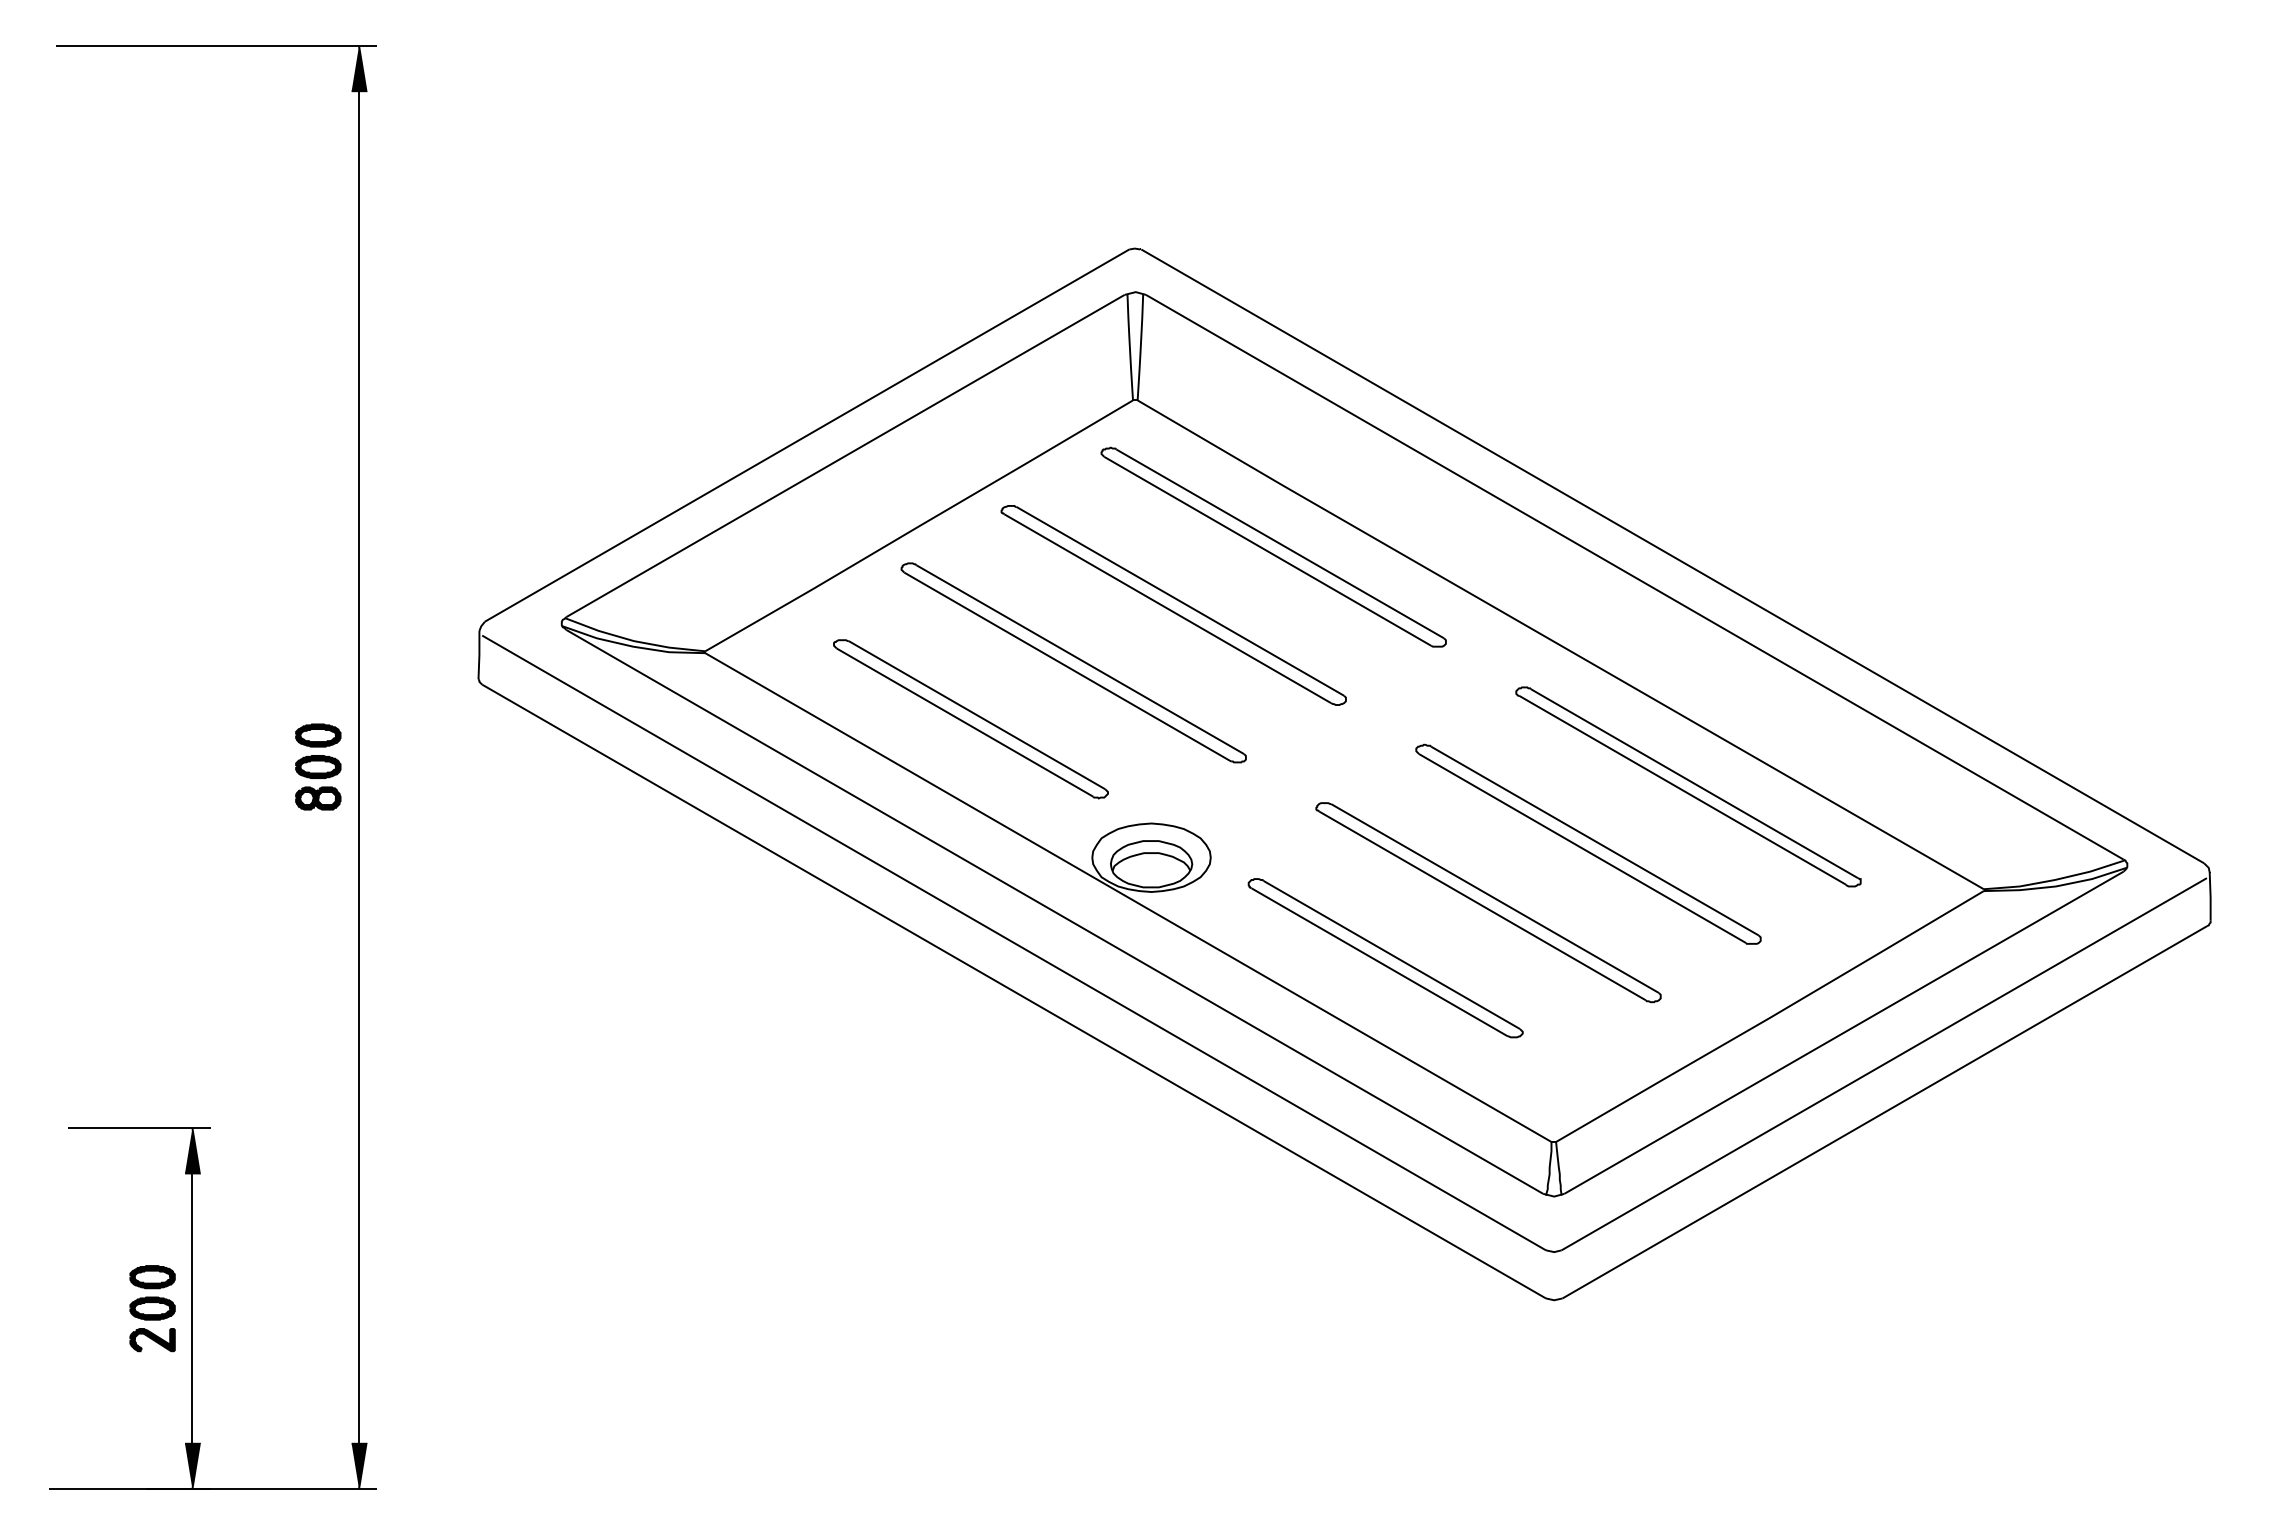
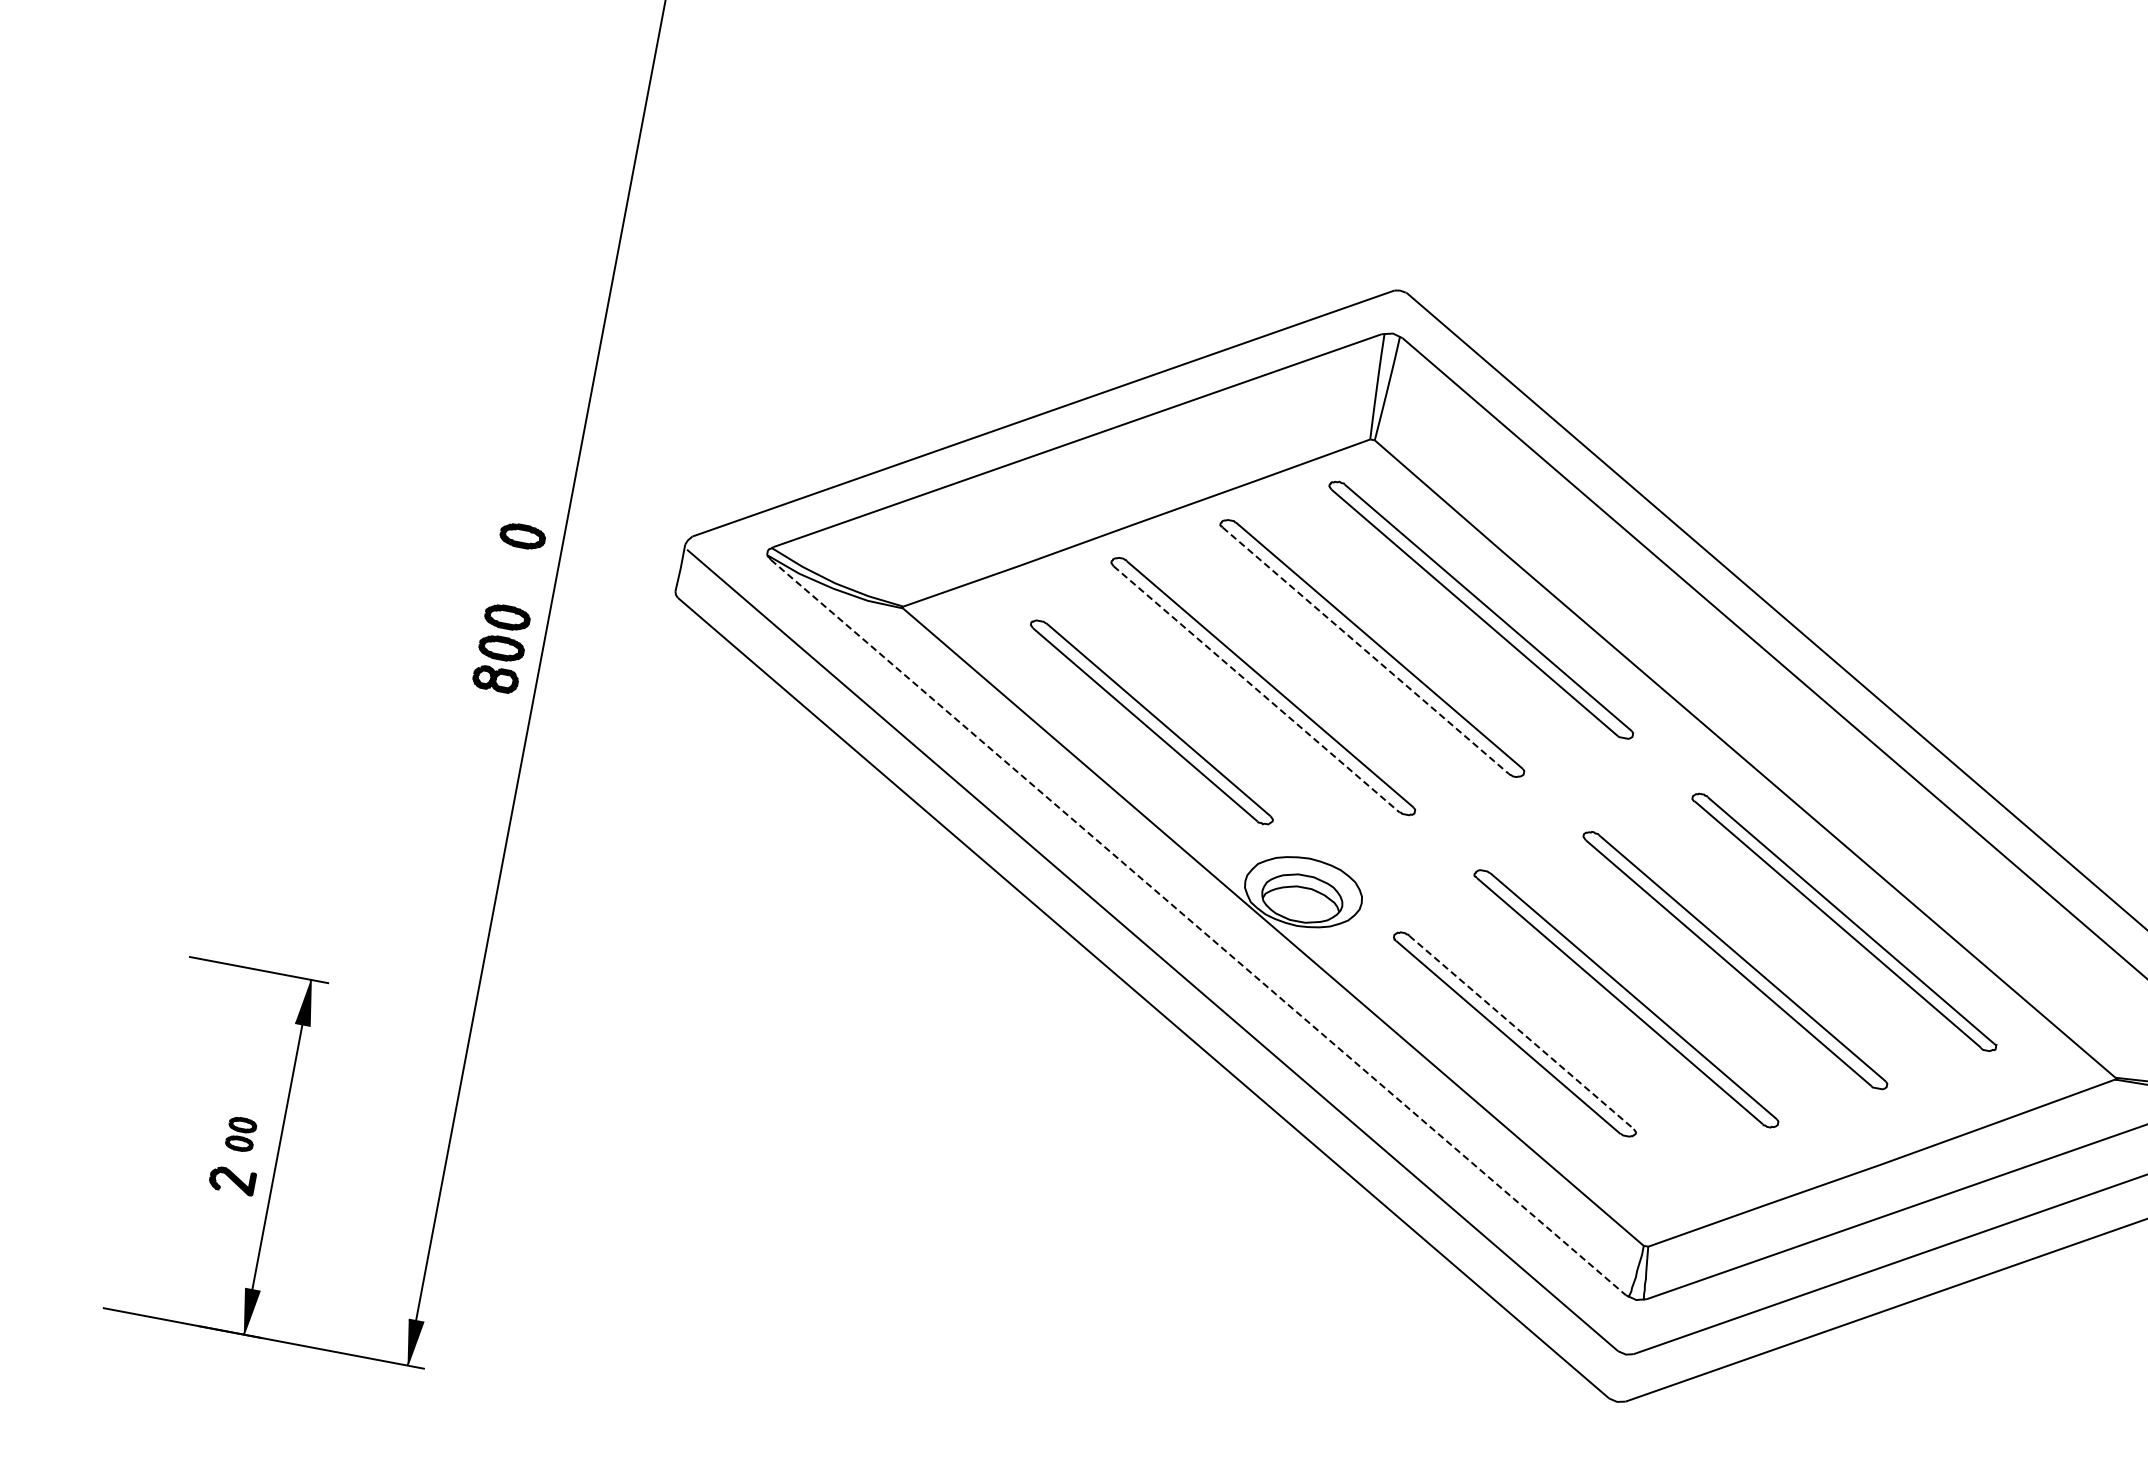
line: (1167, 608) -> (1365, 650), solid -> dashed
part: (318, 652) -> (523, 535), added
line: (1067, 667) -> (1256, 689), solid -> dashed
line: (1054, 911) -> (1198, 927), solid -> dashed
line: (1392, 955) -> (1522, 1033), solid -> dashed
part: (152, 1292) -> (241, 1134), size x0.6

